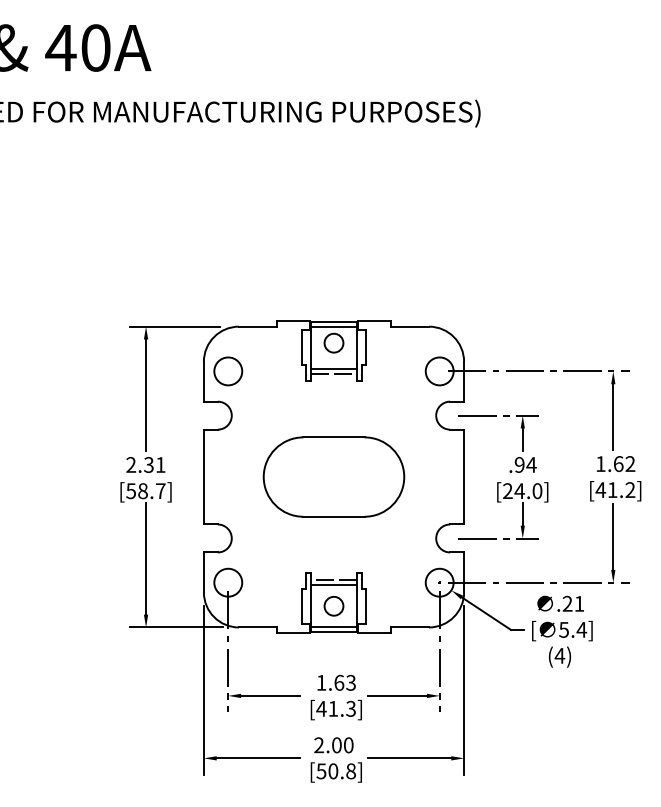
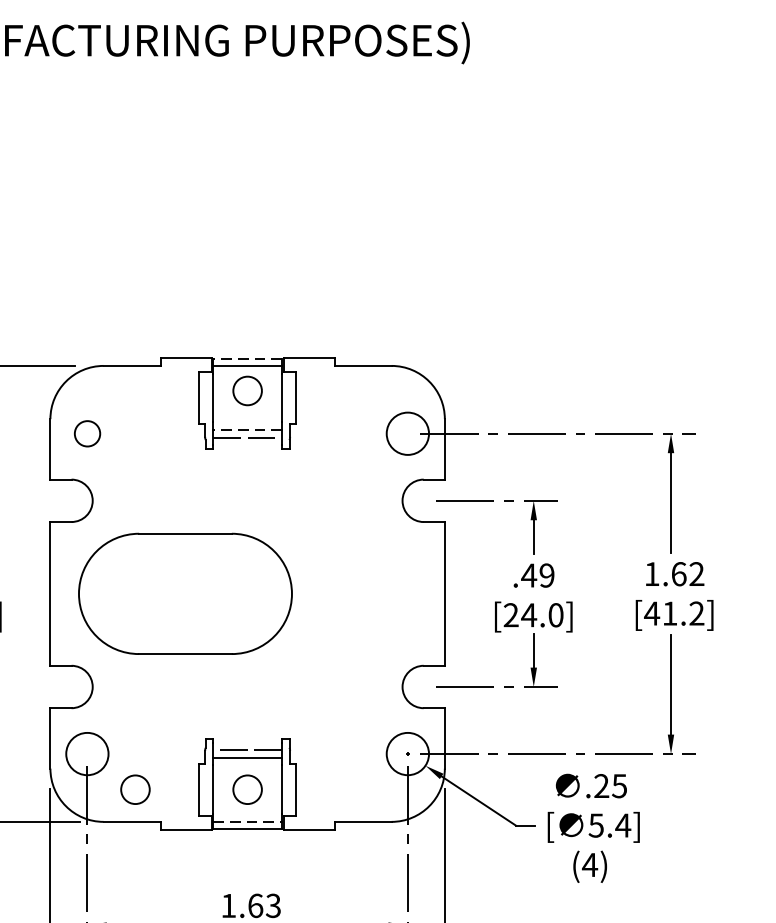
line: (334, 321) -> (248, 358), solid -> dashed
line: (334, 368) -> (248, 429), solid -> dashed
circle: (228, 371) -> (87, 433), size x0.6
text: (525, 464) -> (537, 574), .94 -> .49
part: (333, 476) -> (184, 593), moved
text: (579, 603) -> (619, 785), .21 -> .25
circle: (259, 606) -> (134, 790), added
line: (334, 627) -> (248, 821), solid -> dashed

